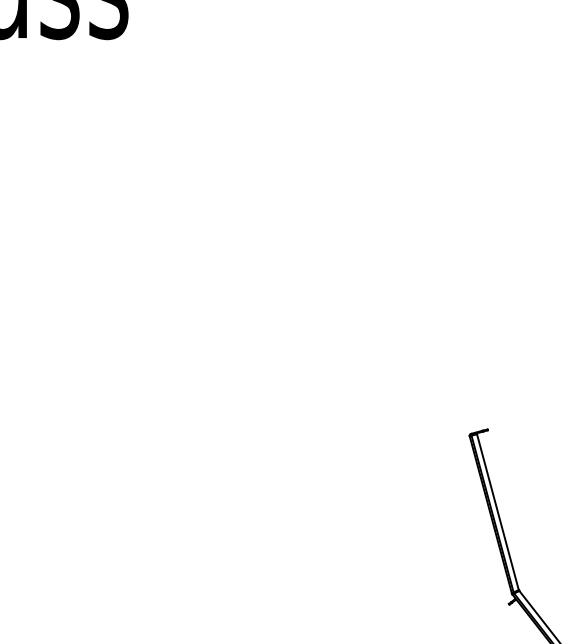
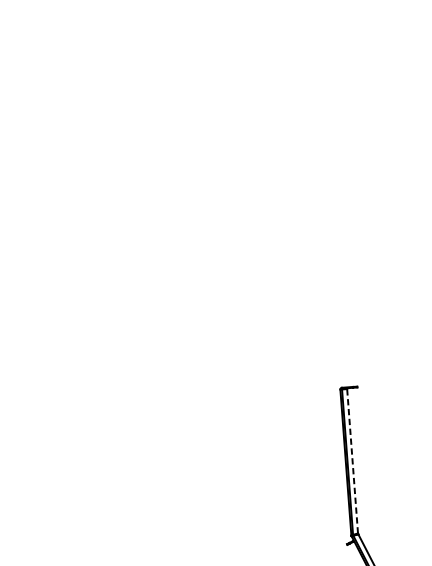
line: (497, 512) -> (352, 461), solid -> dashed

